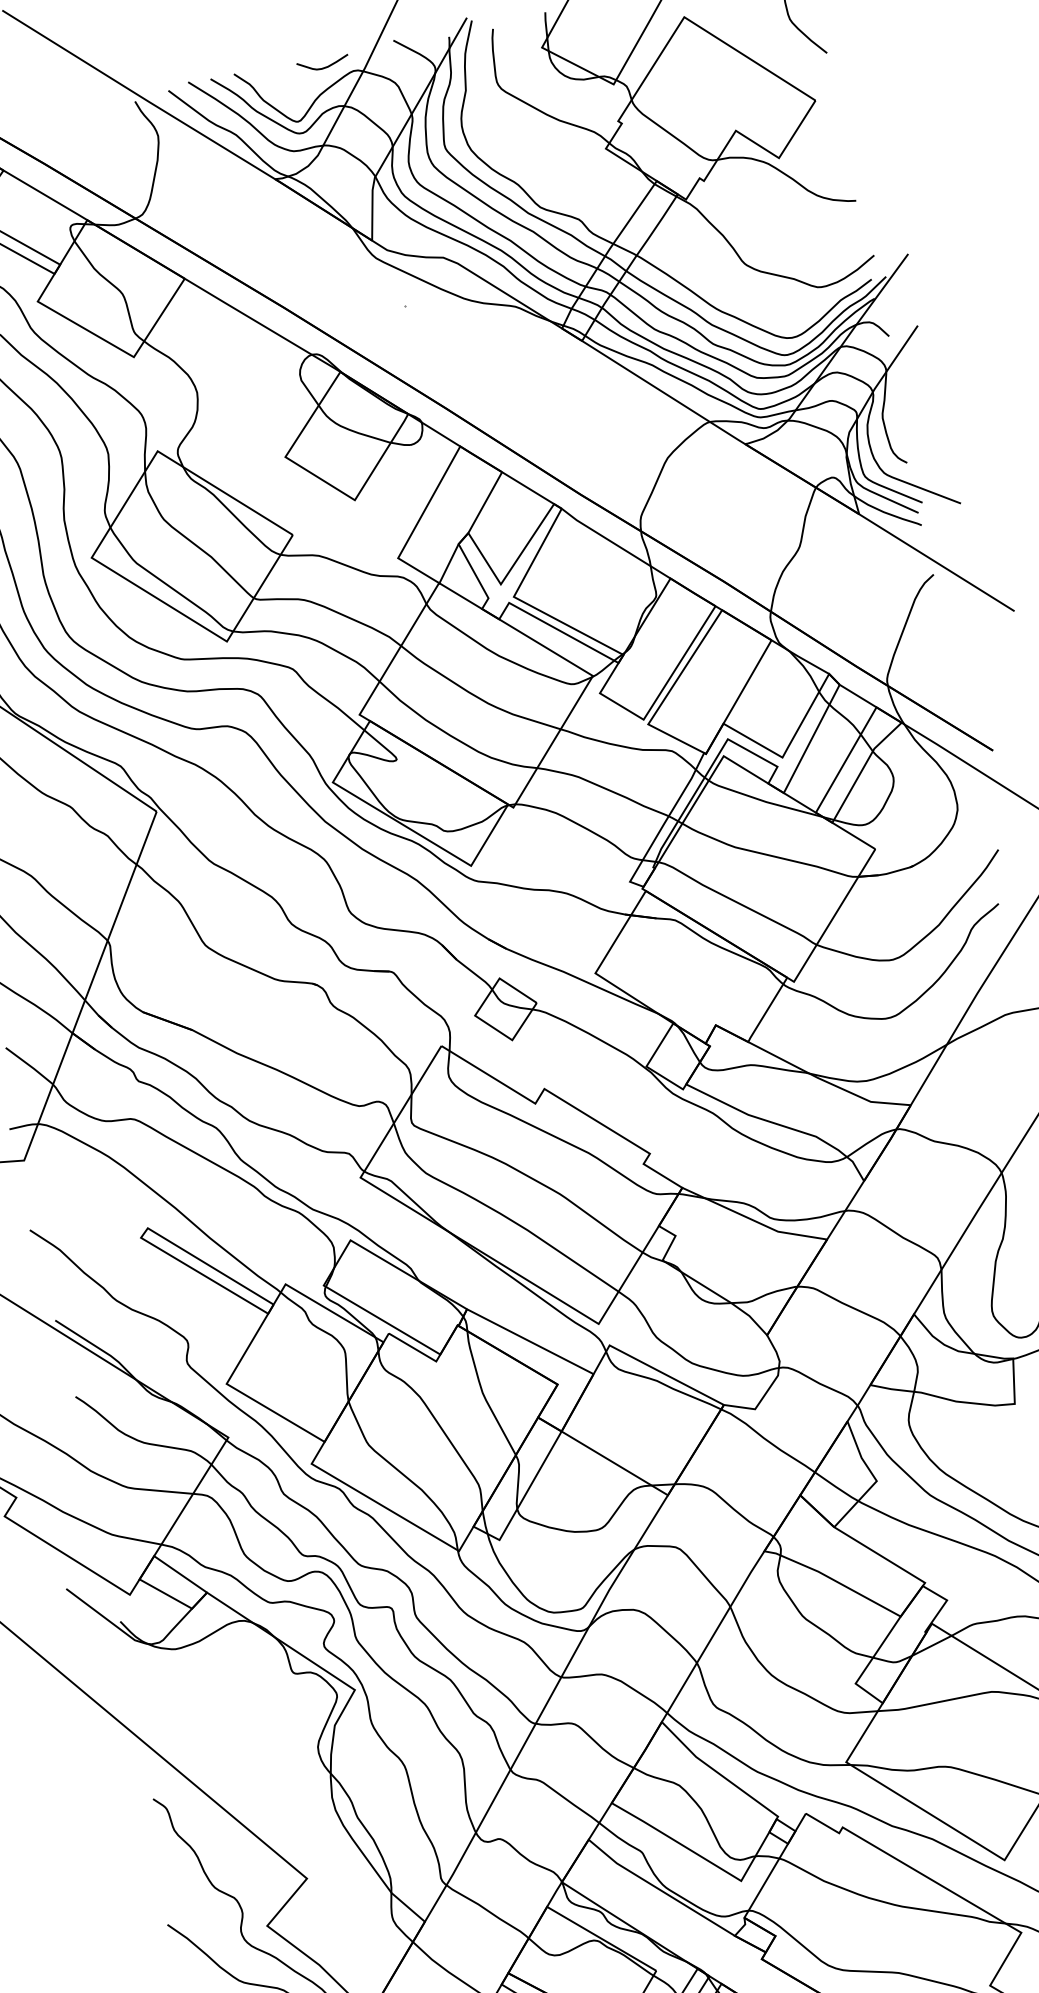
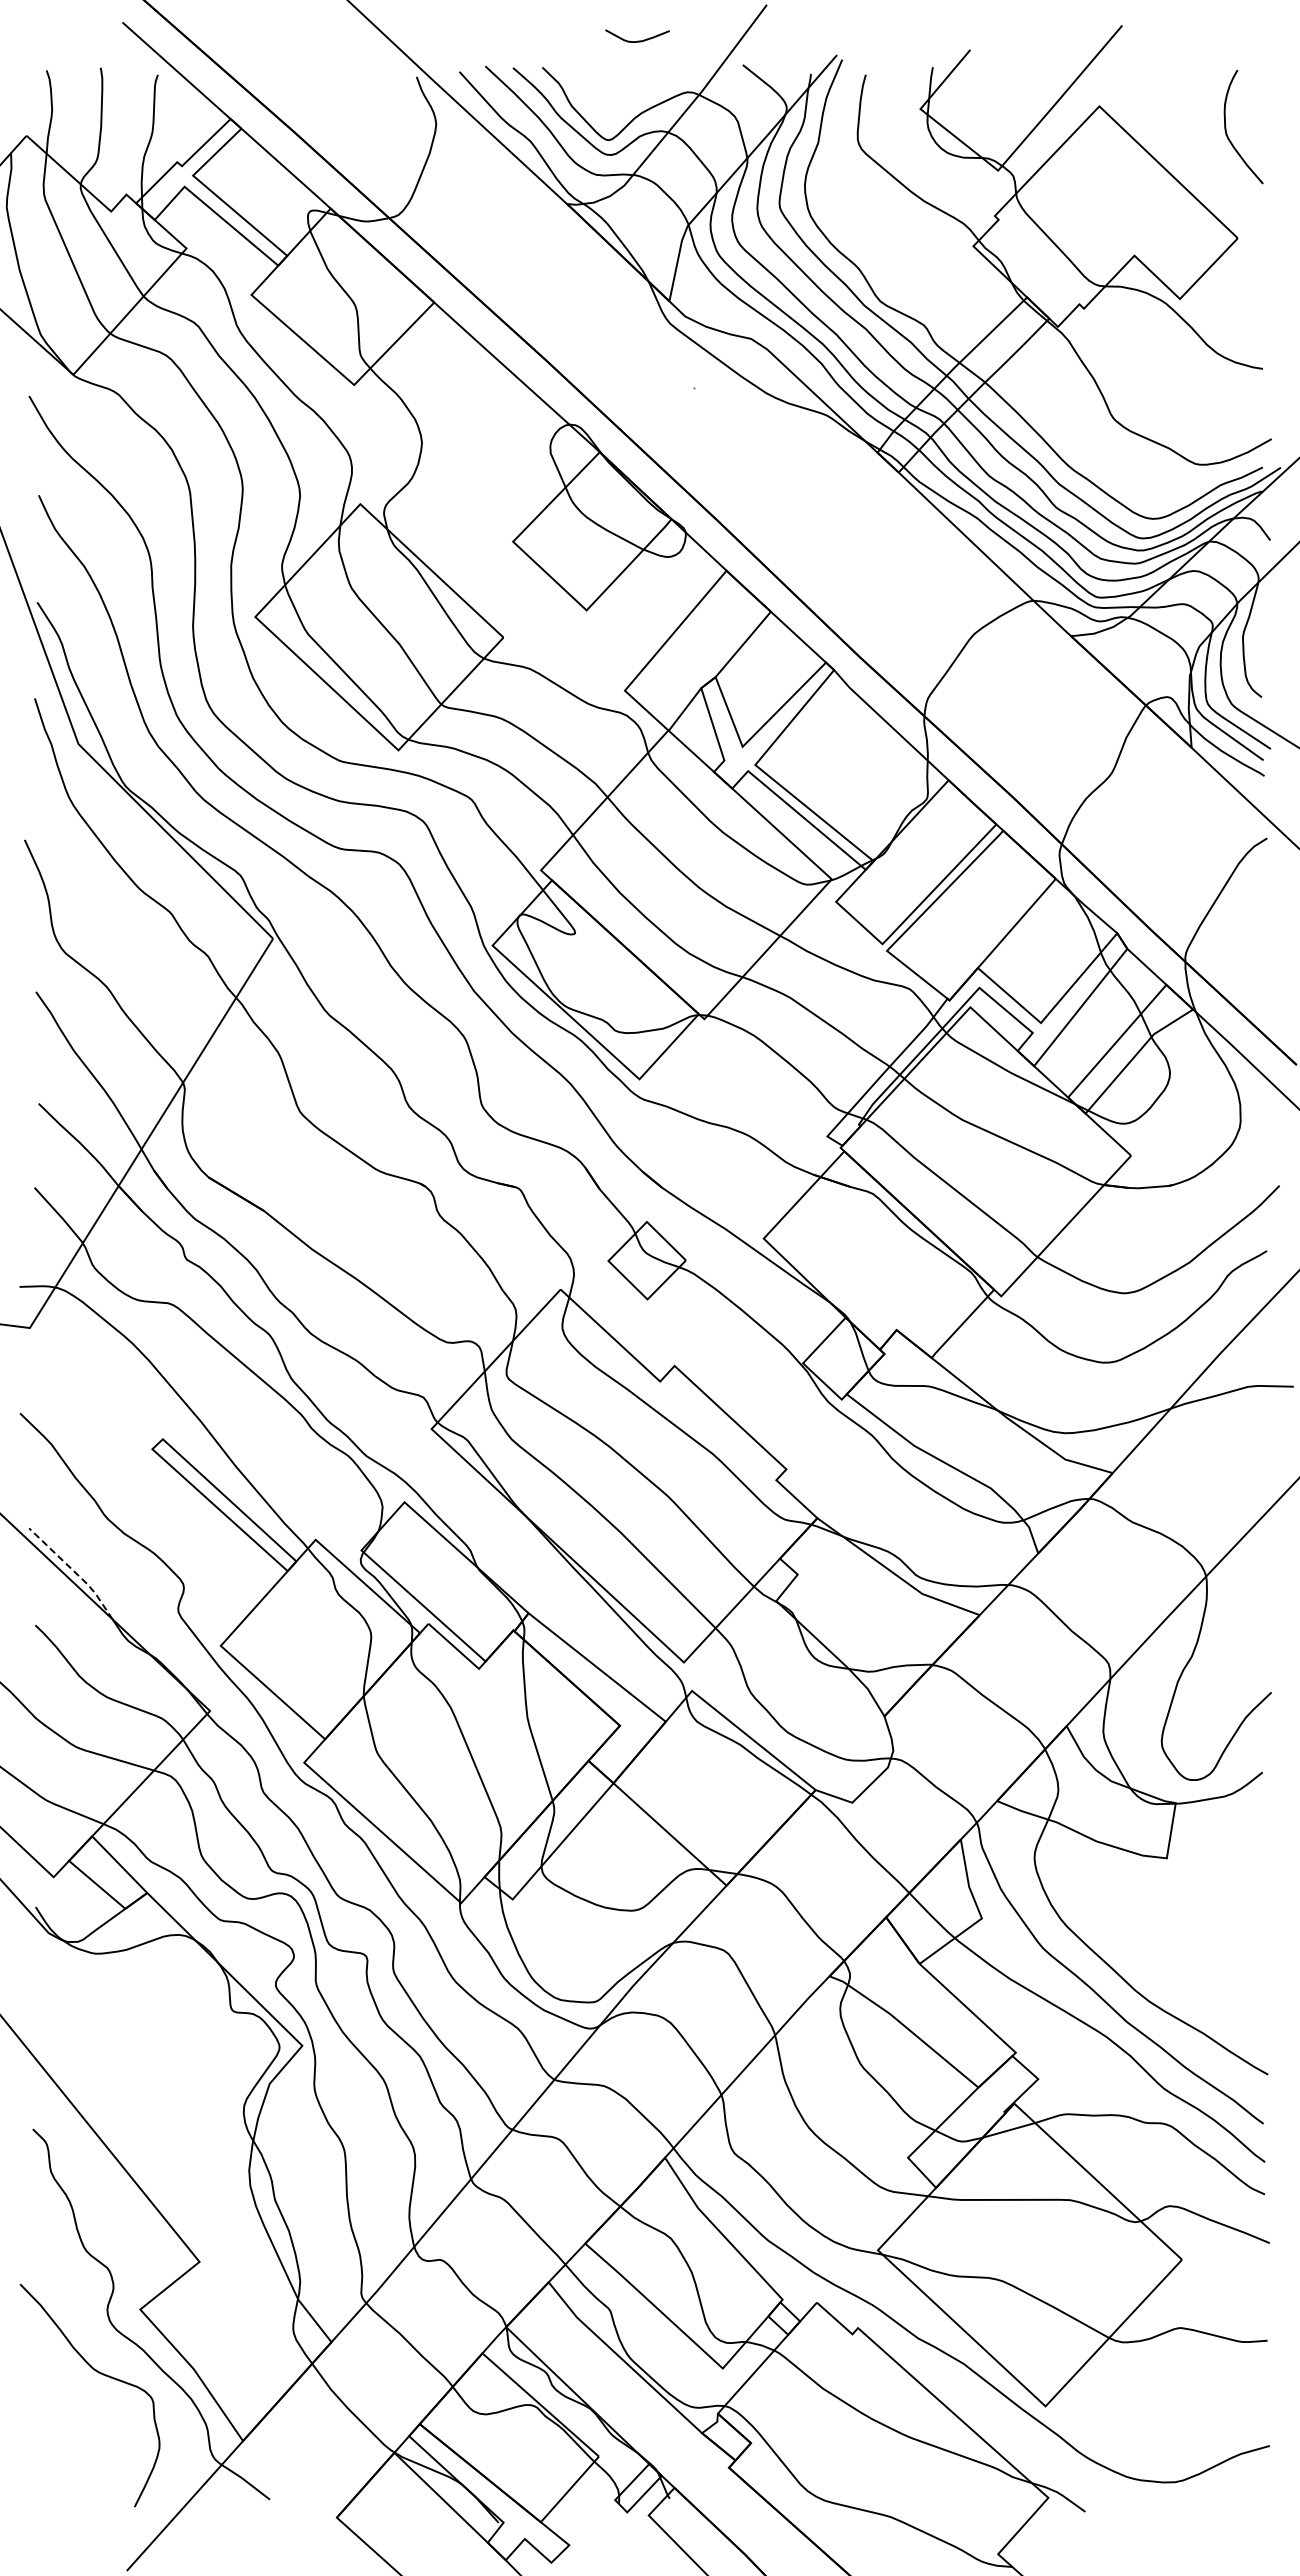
curve: (323, 67) -> (637, 40), moved
line: (98, 1347) -> (74, 1571), solid -> dashed

